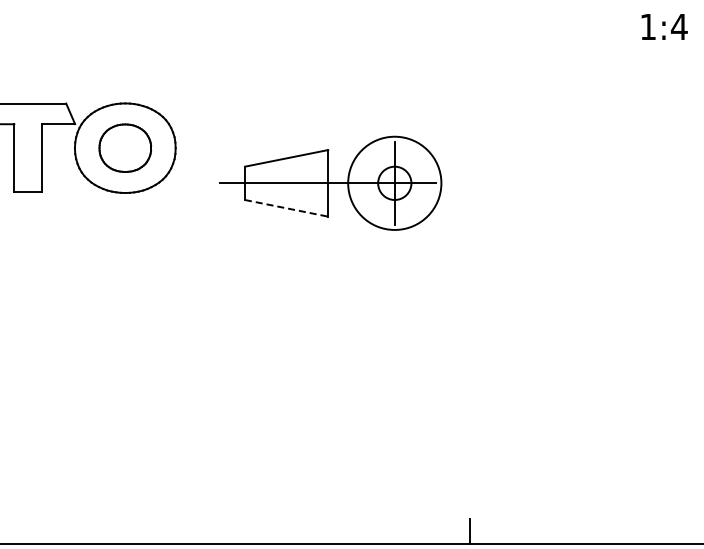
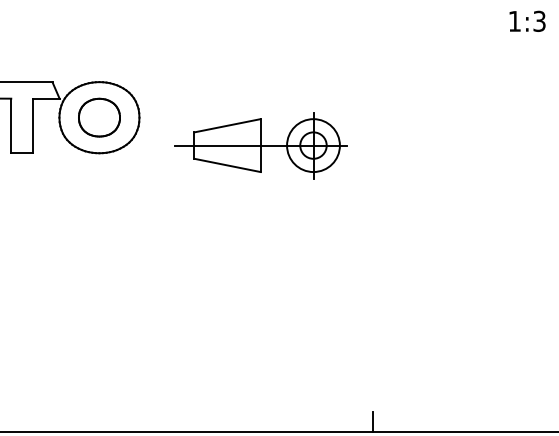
text: (678, 26) -> (538, 21), 1:4 -> 1:3
circle: (394, 183) -> (313, 145), size x0.71
line: (287, 208) -> (228, 165), dashed -> solid

